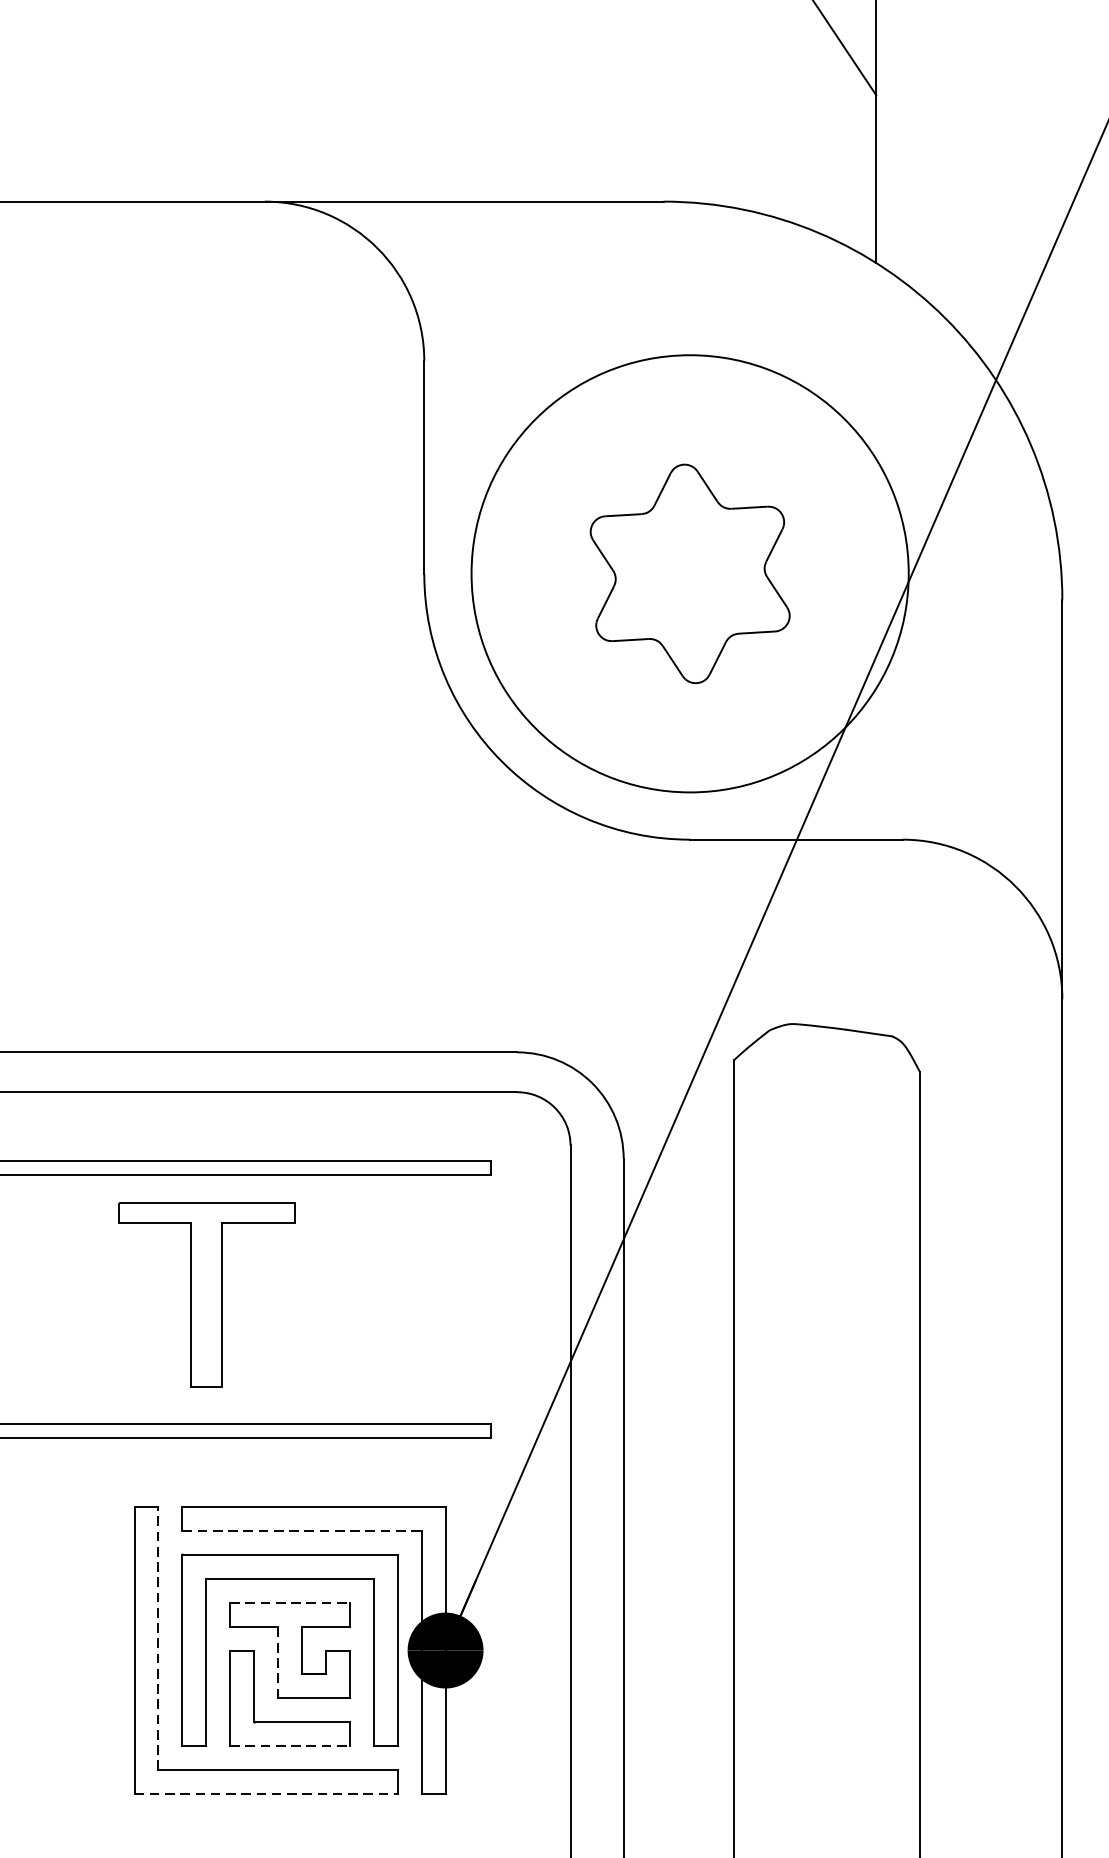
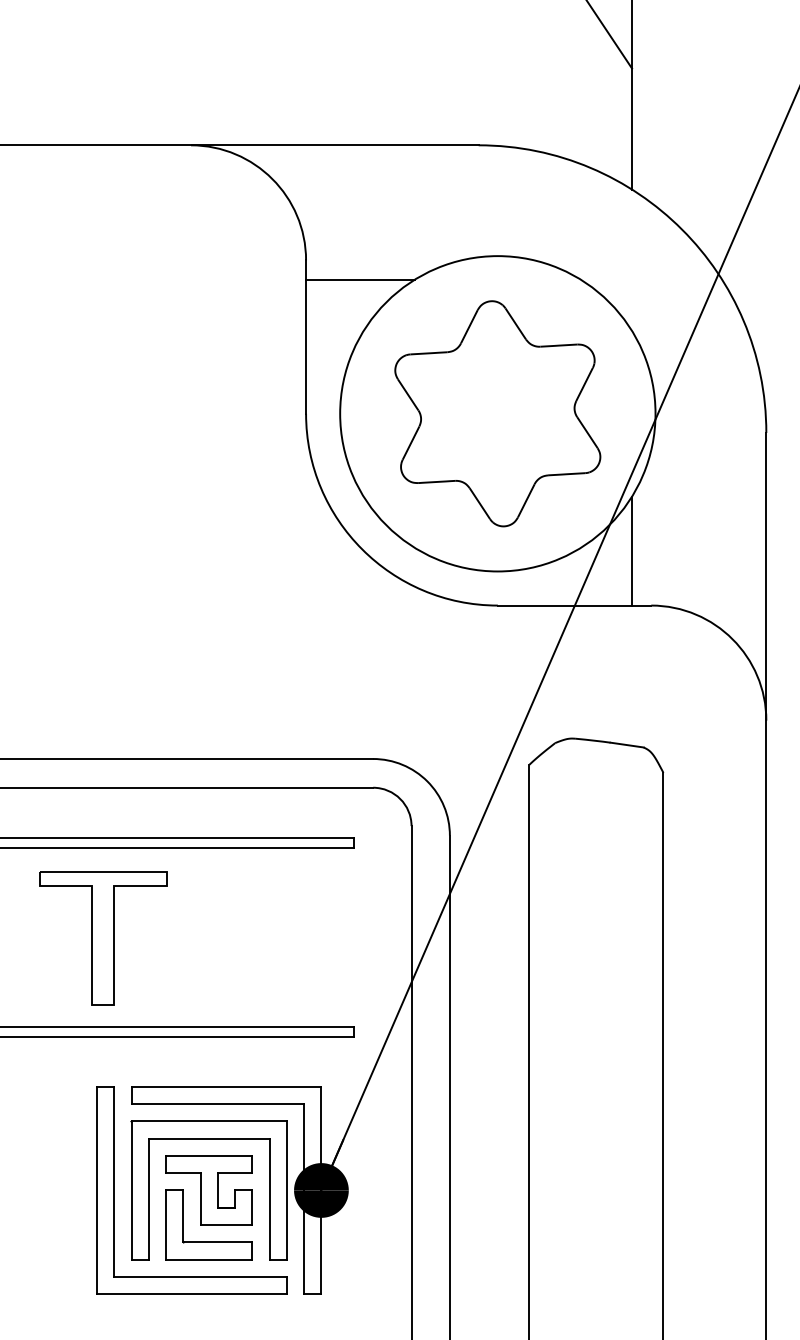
line: (499, 387) -> (360, 279), added
part: (689, 573) -> (497, 413), size x1.43
line: (876, 763) -> (632, 550), added
part: (207, 1295) -> (103, 938), moved
line: (302, 1531) -> (218, 1104), dashed -> solid
line: (290, 1602) -> (209, 1155), dashed -> solid
line: (158, 1638) -> (114, 1181), dashed -> solid
line: (277, 1663) -> (200, 1199), dashed -> solid
line: (290, 1746) -> (209, 1259), dashed -> solid
line: (265, 1794) -> (191, 1294), dashed -> solid

